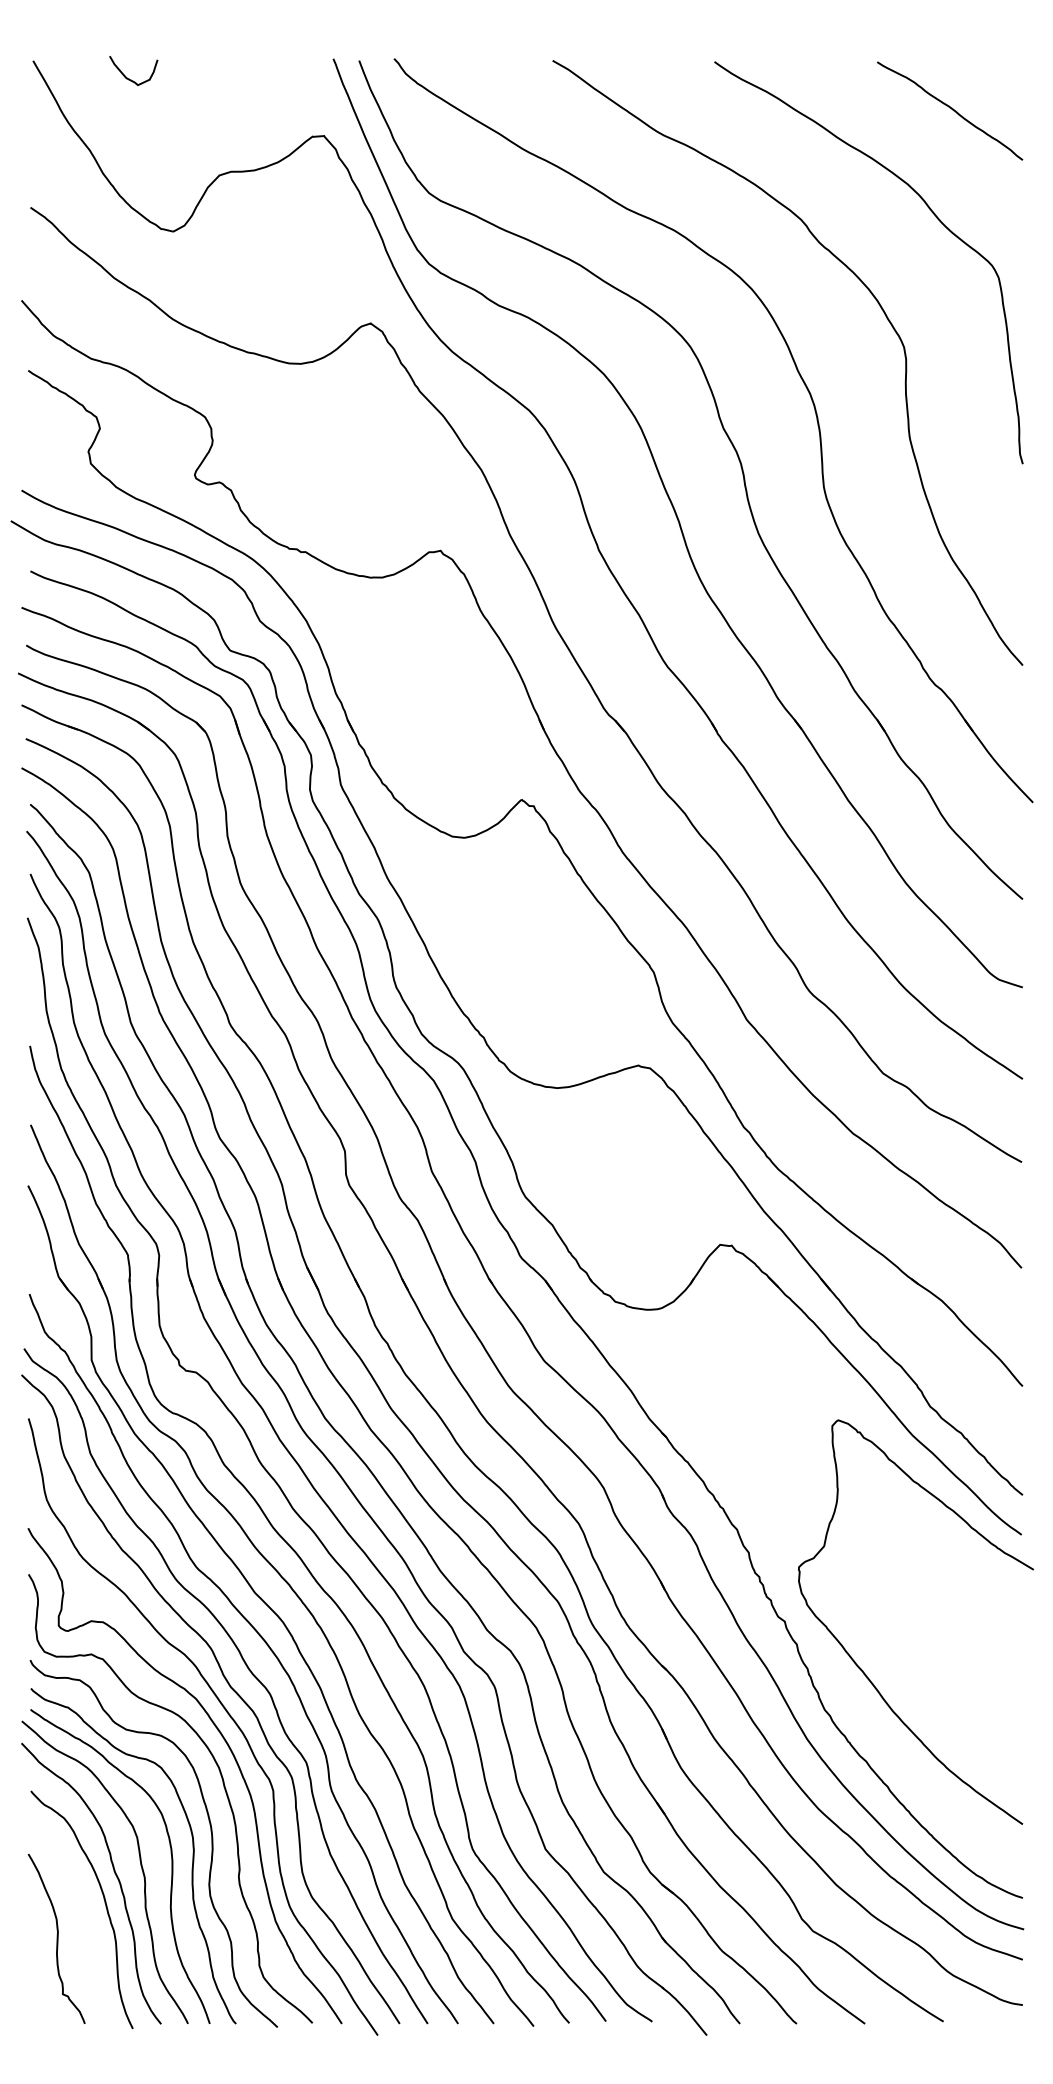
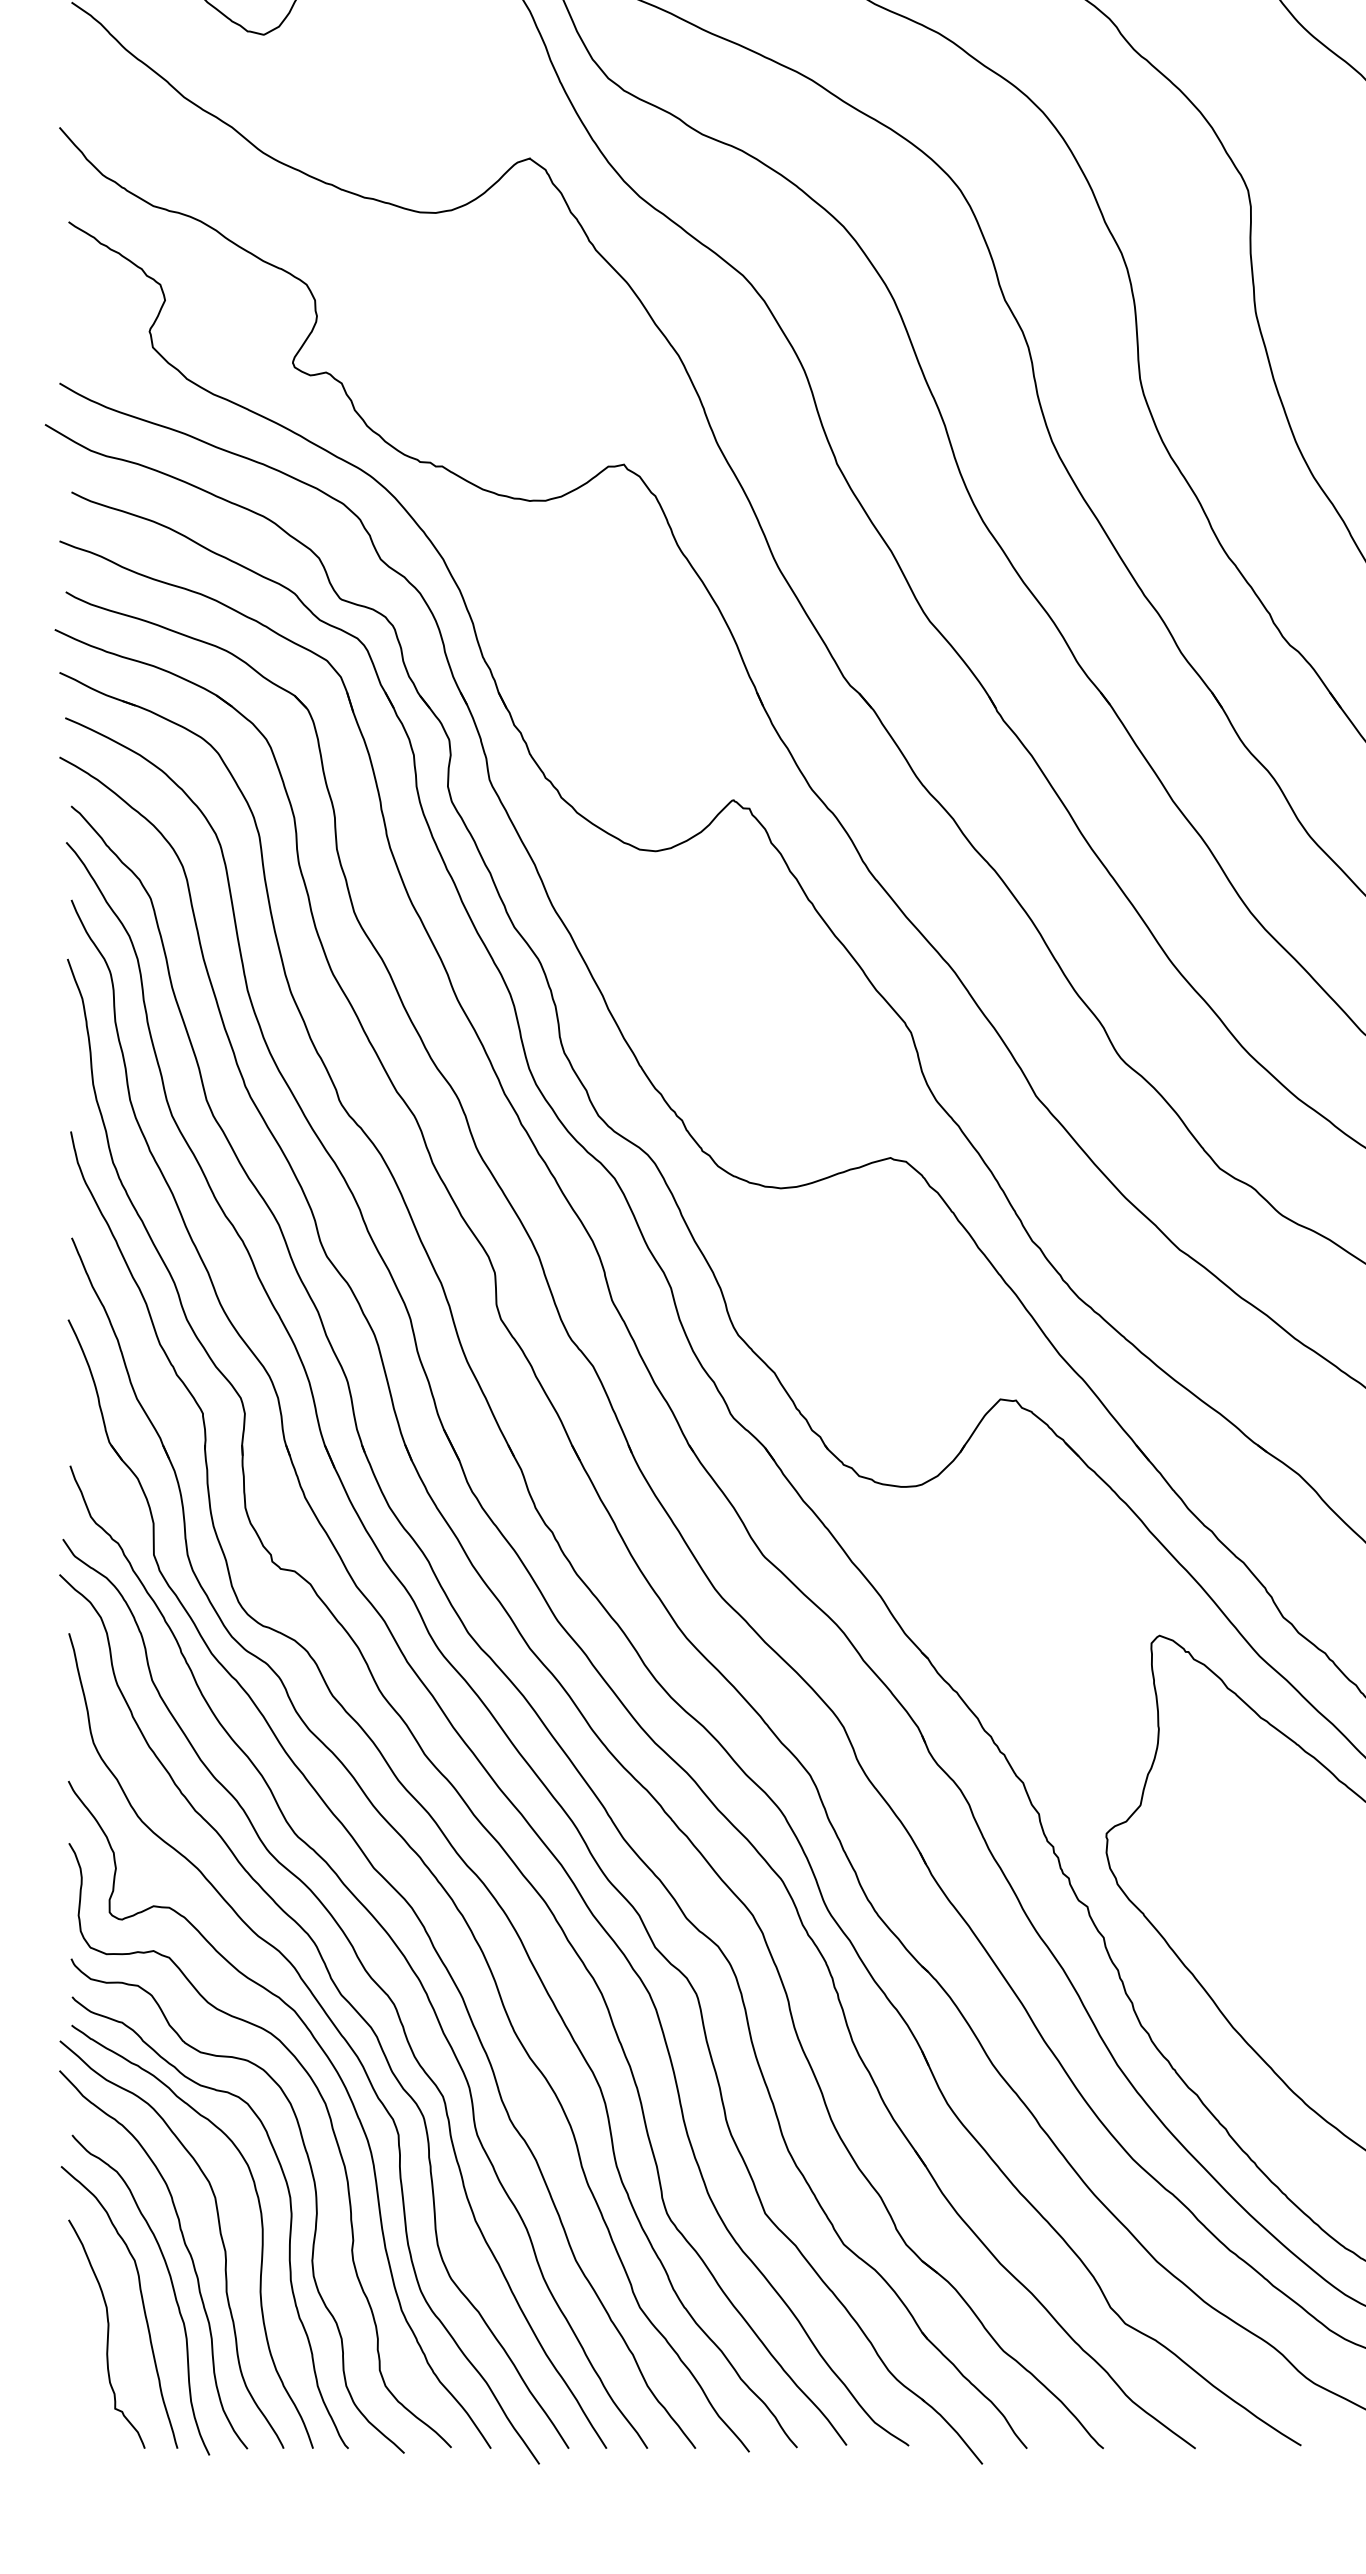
curve: (82, 1916) -> (141, 2304), added

